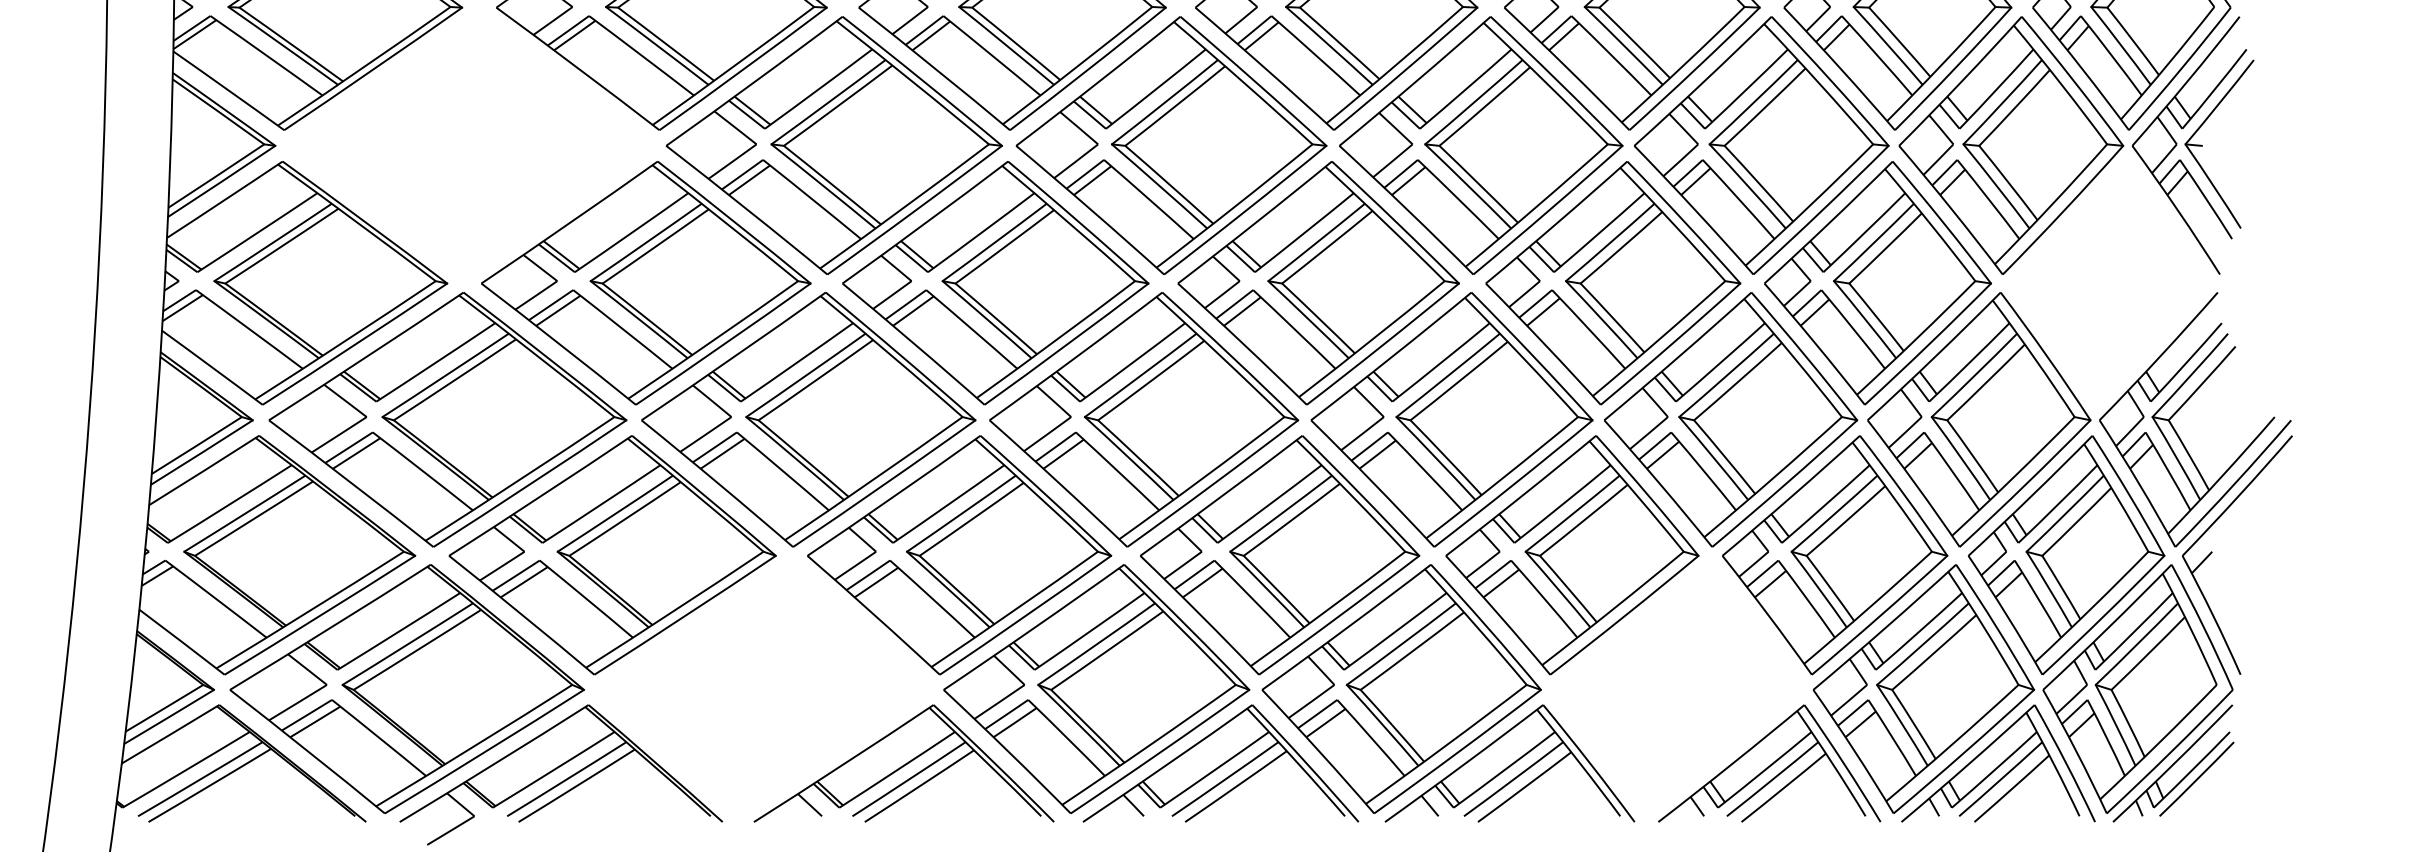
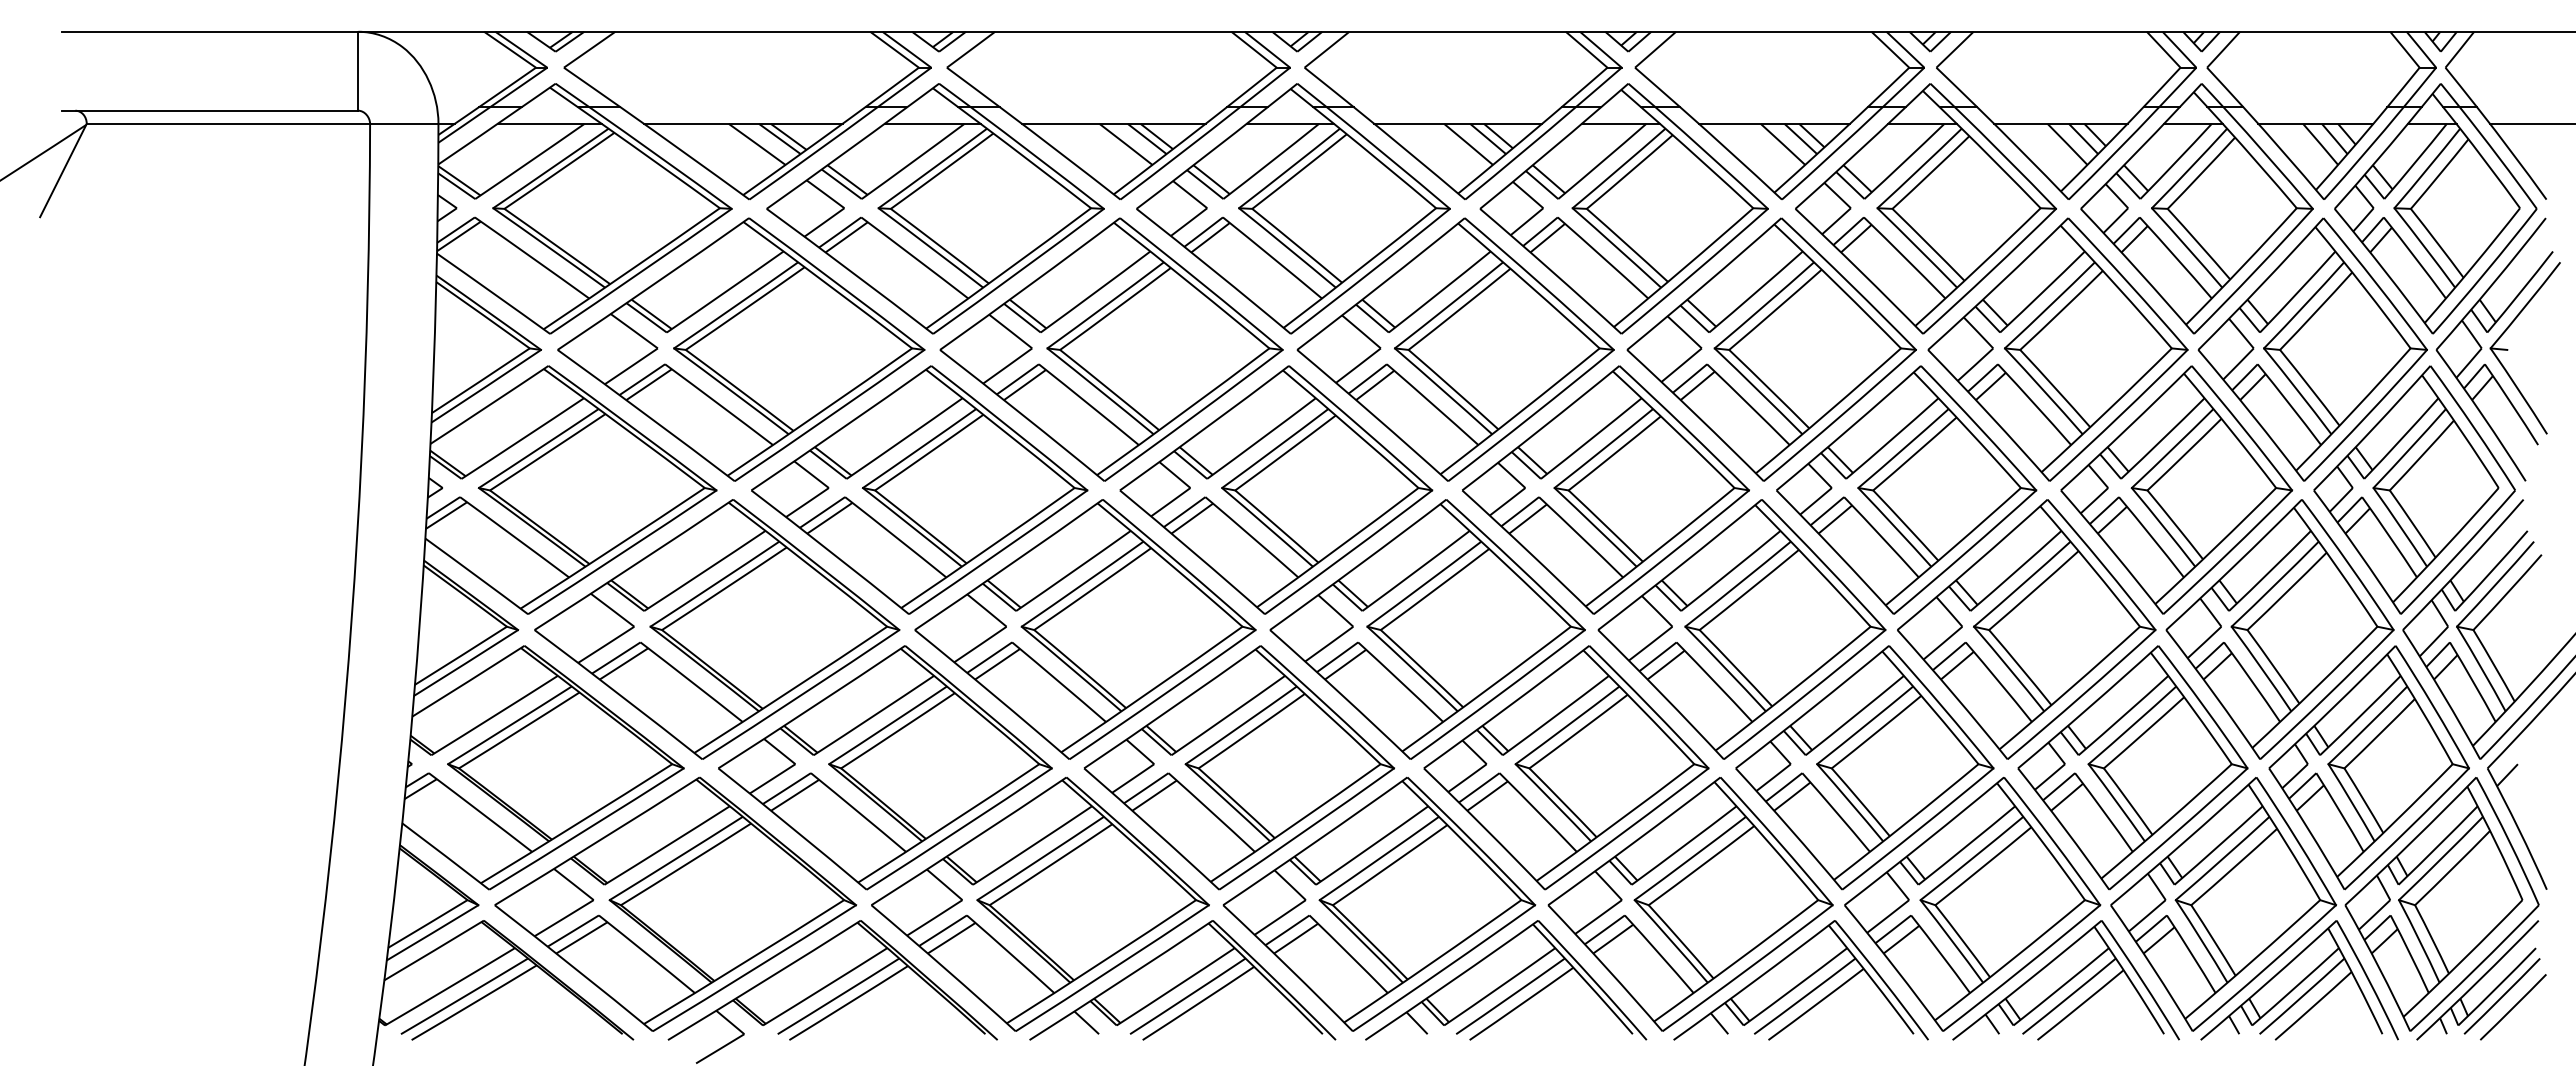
part: (471, 145) -> (741, 349), added
part: (2110, 282) -> (2414, 489), added
part: (1677, 688) -> (1972, 903), added
part: (764, 689) -> (1040, 904), added
line: (2207, 790) -> (2513, 1007), added

